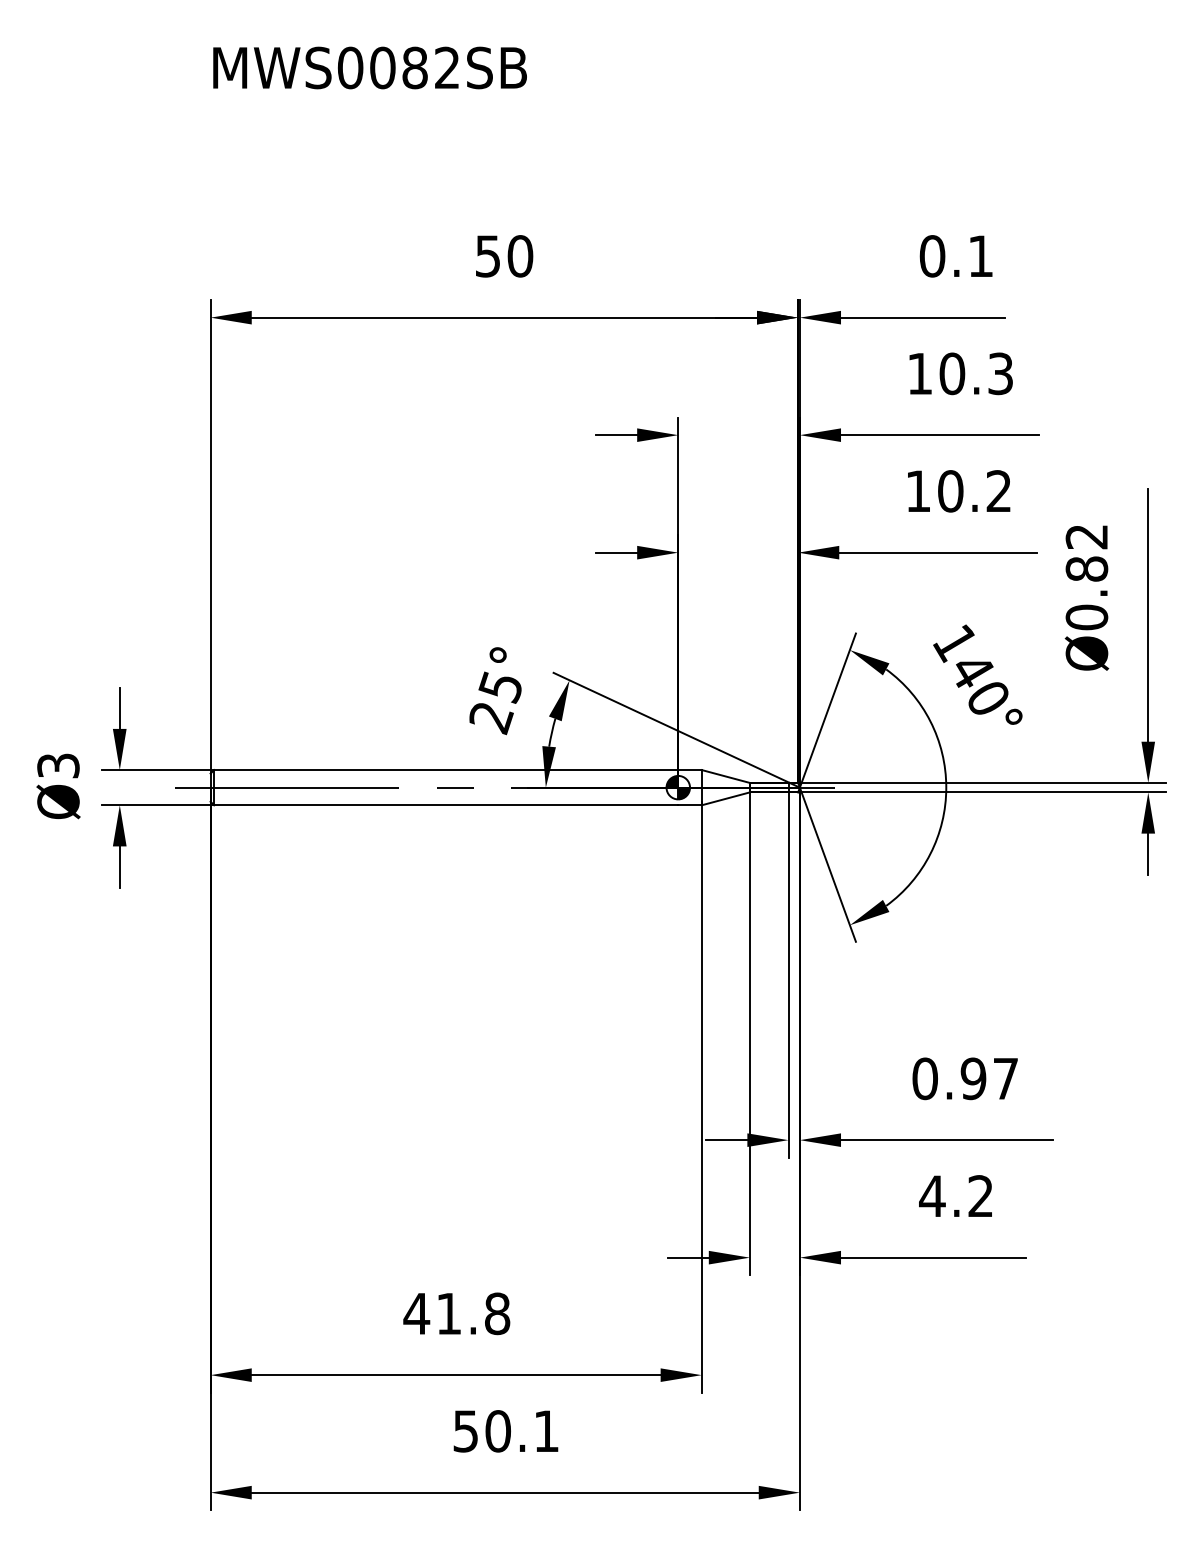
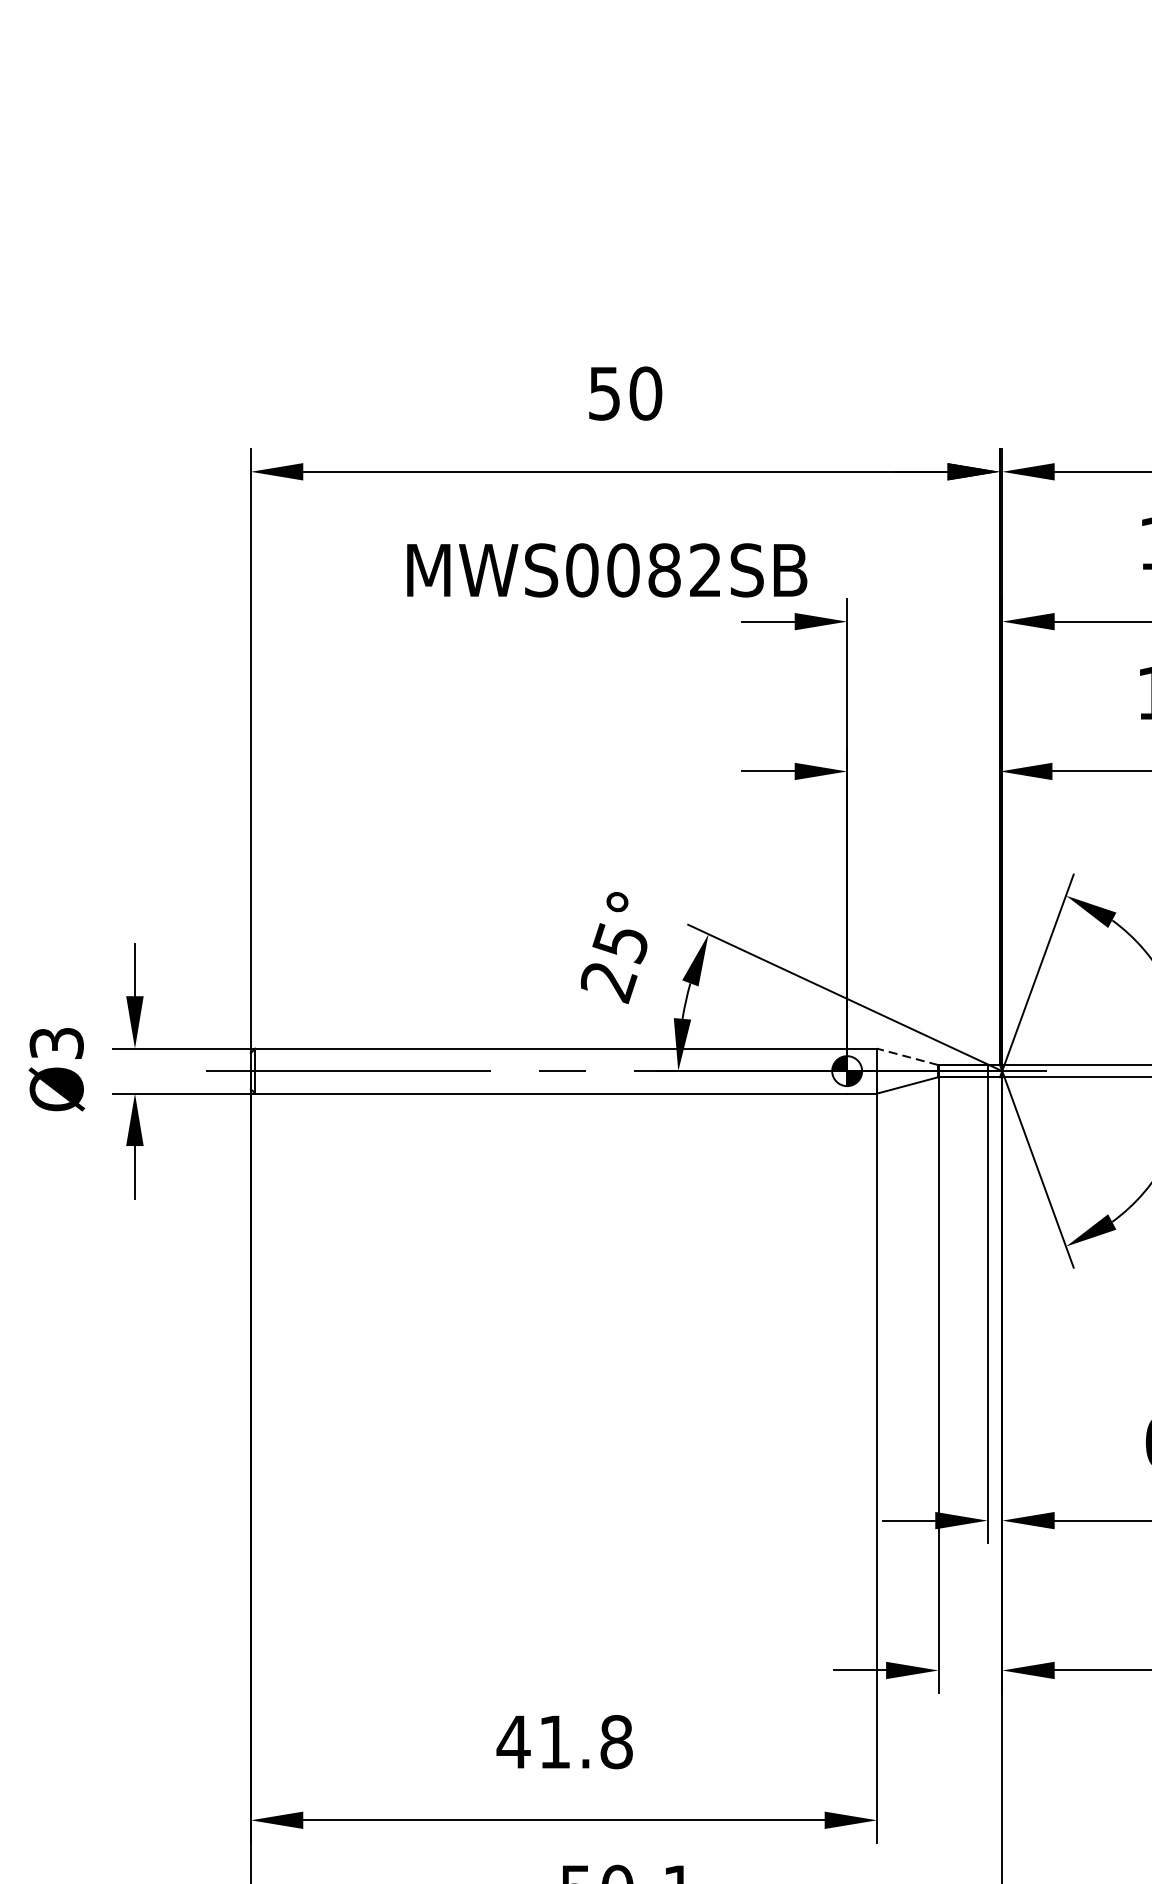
text: (369, 67) -> (606, 569), moved
line: (725, 776) -> (907, 1056), solid -> dashed

